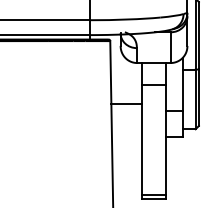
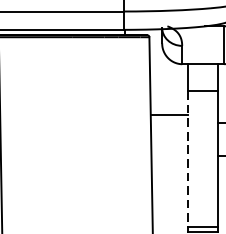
line: (141, 140) -> (187, 159), solid -> dashed

